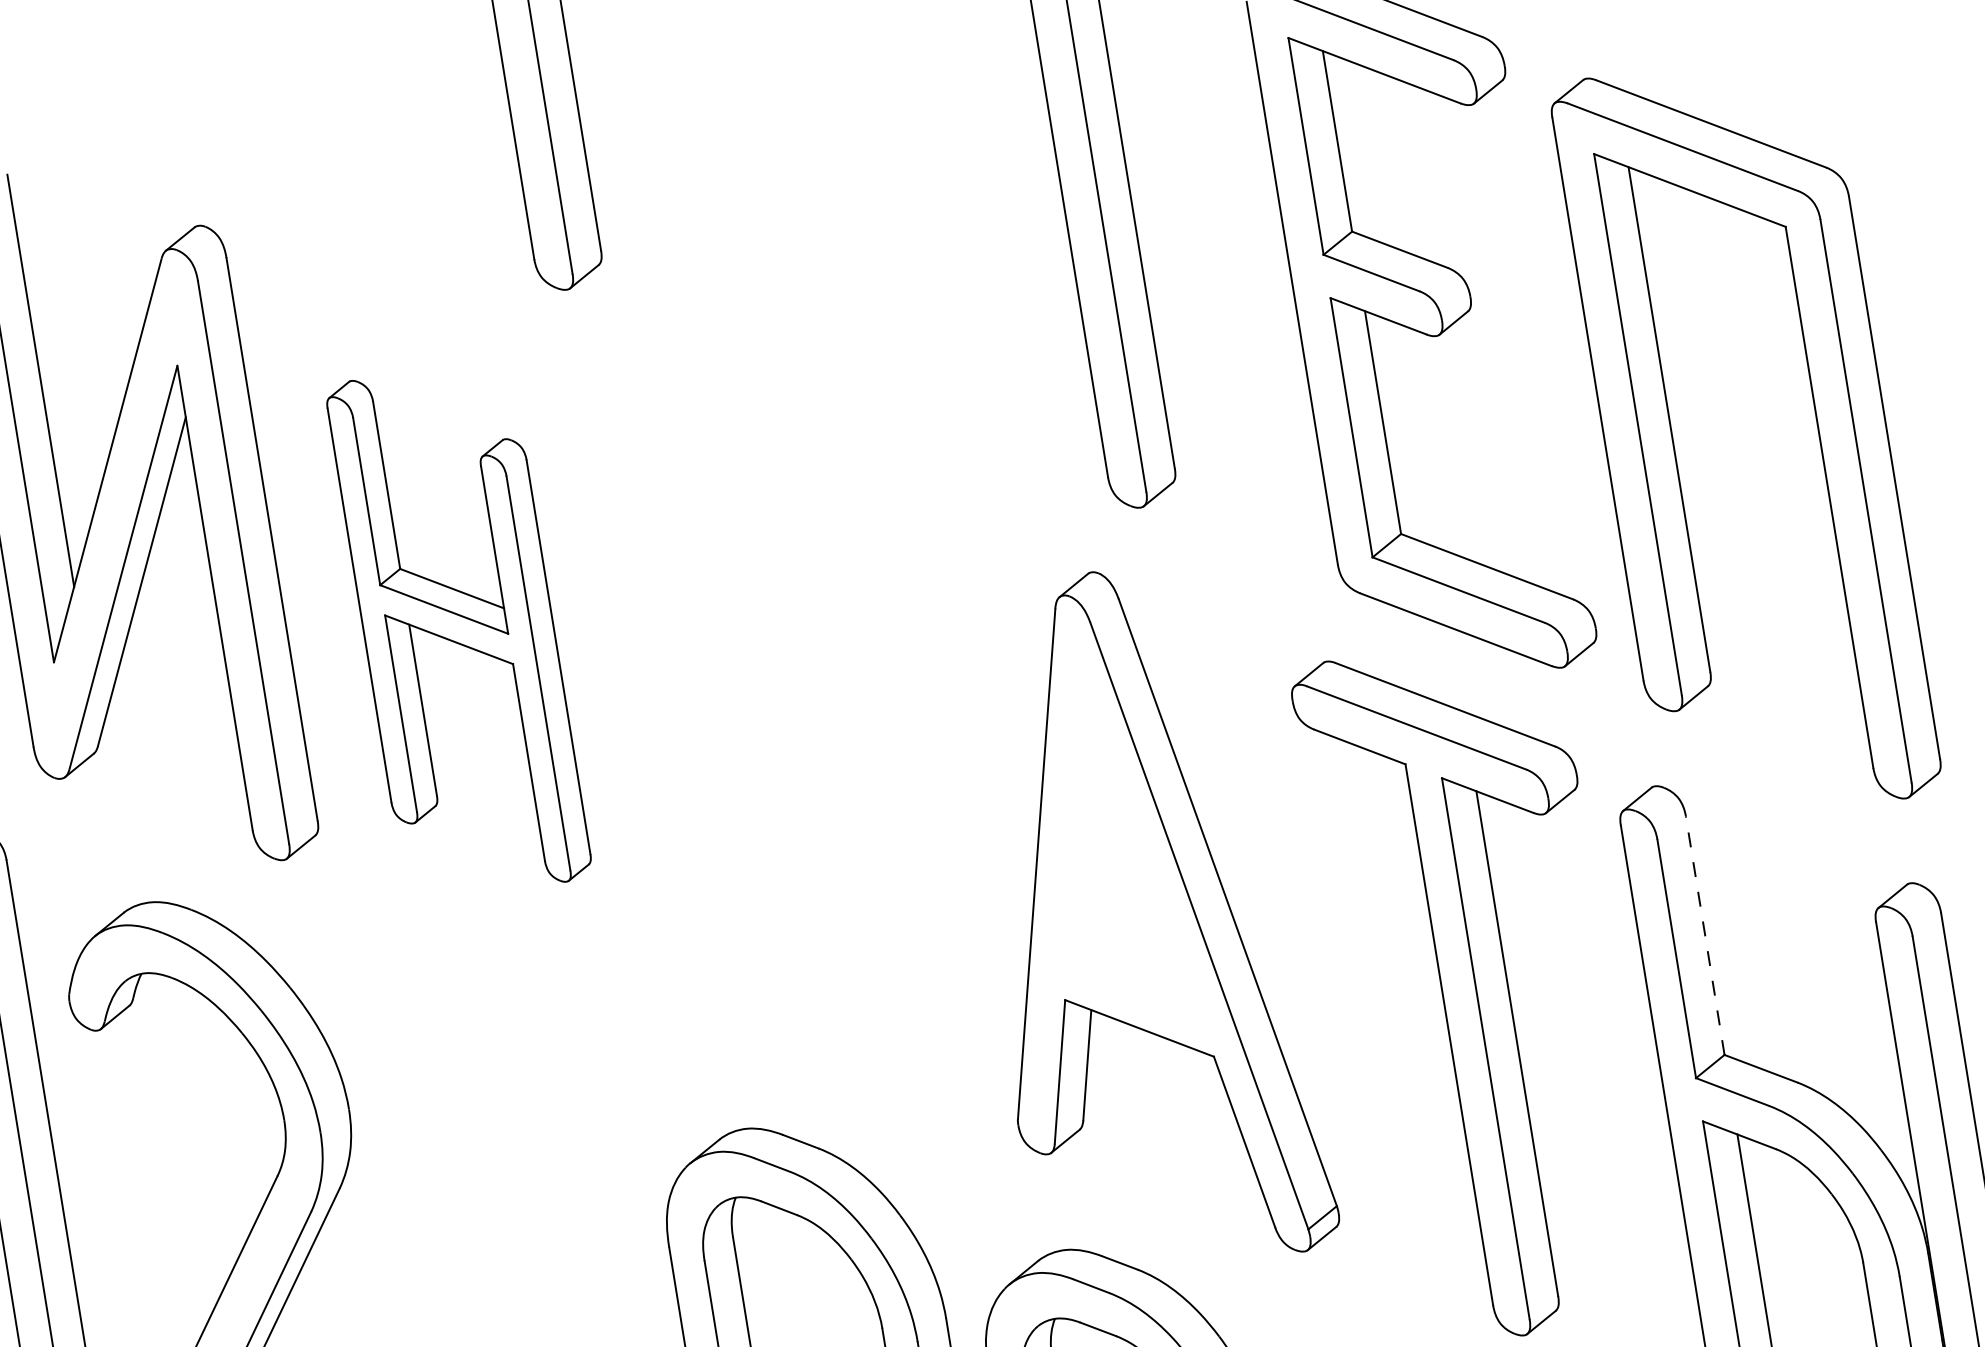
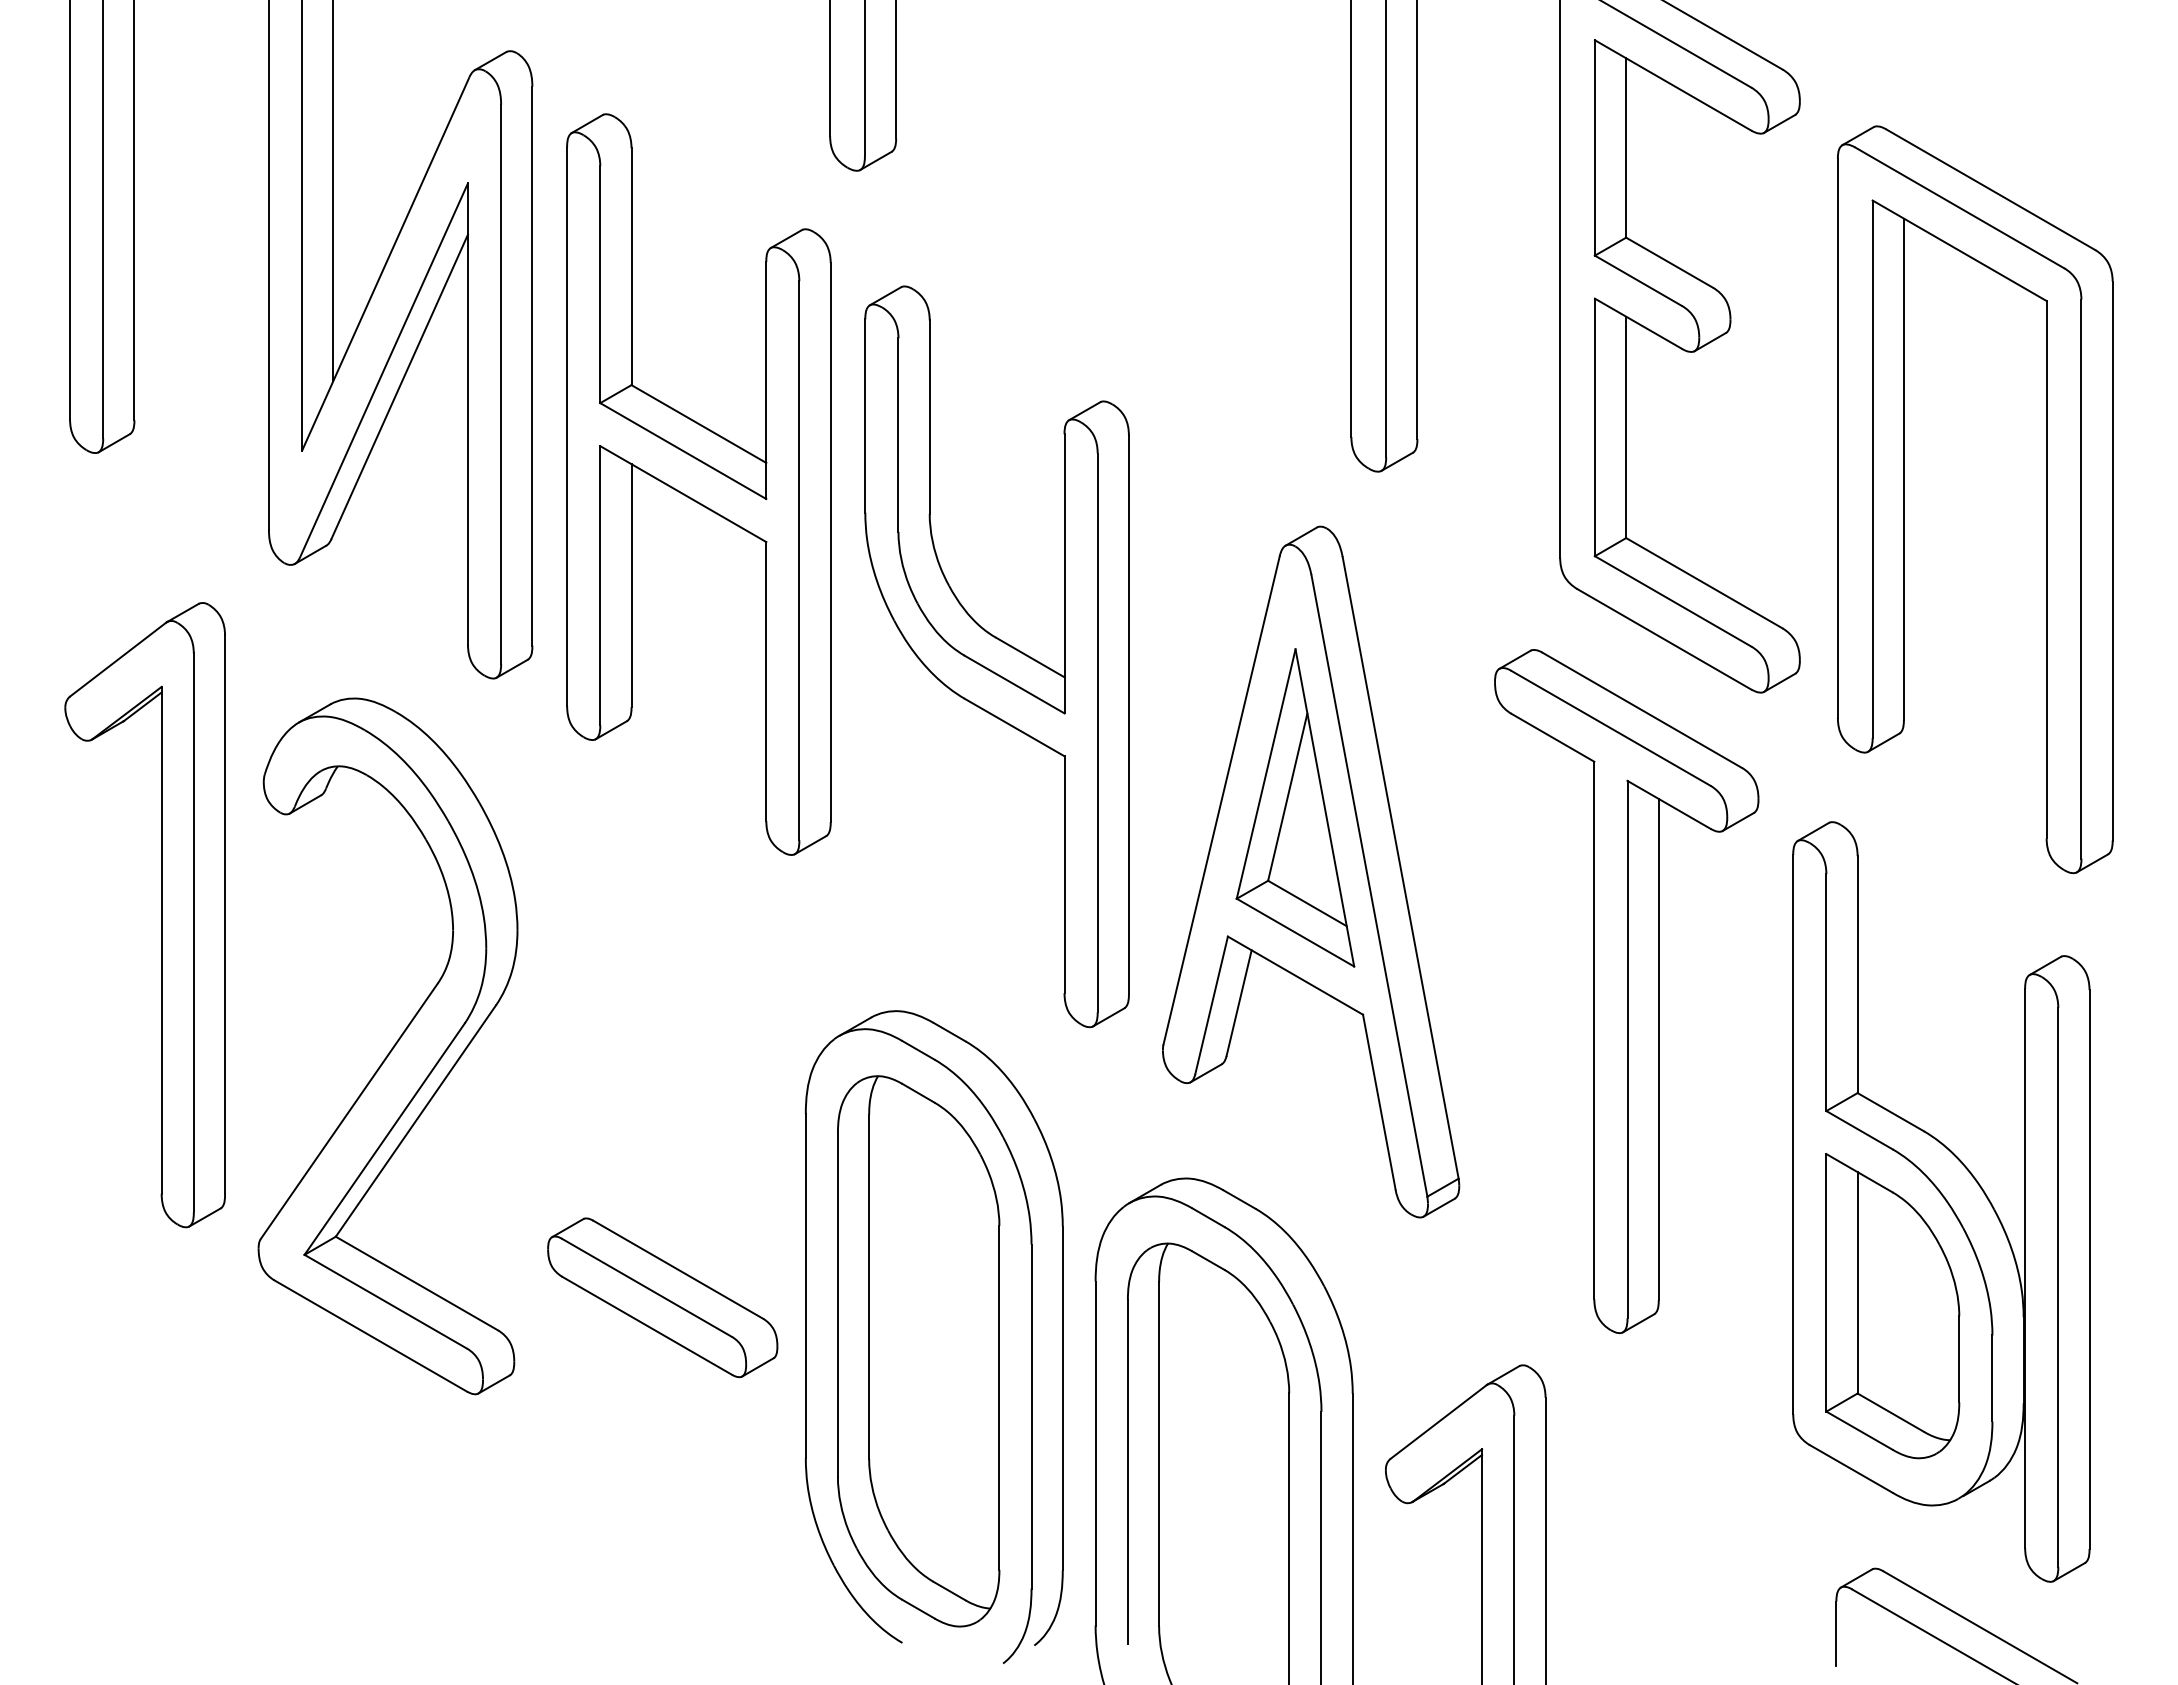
part: (458, 631) -> (698, 484), size x1.43
part: (786, 755) -> (996, 656), added
part: (1112, 859) -> (1295, 807), added
line: (1705, 935) -> (1857, 974), dashed -> solid

